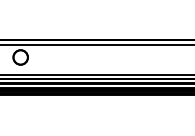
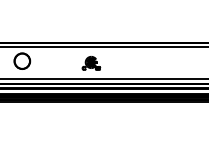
part: (85, 59) -> (91, 63), added

